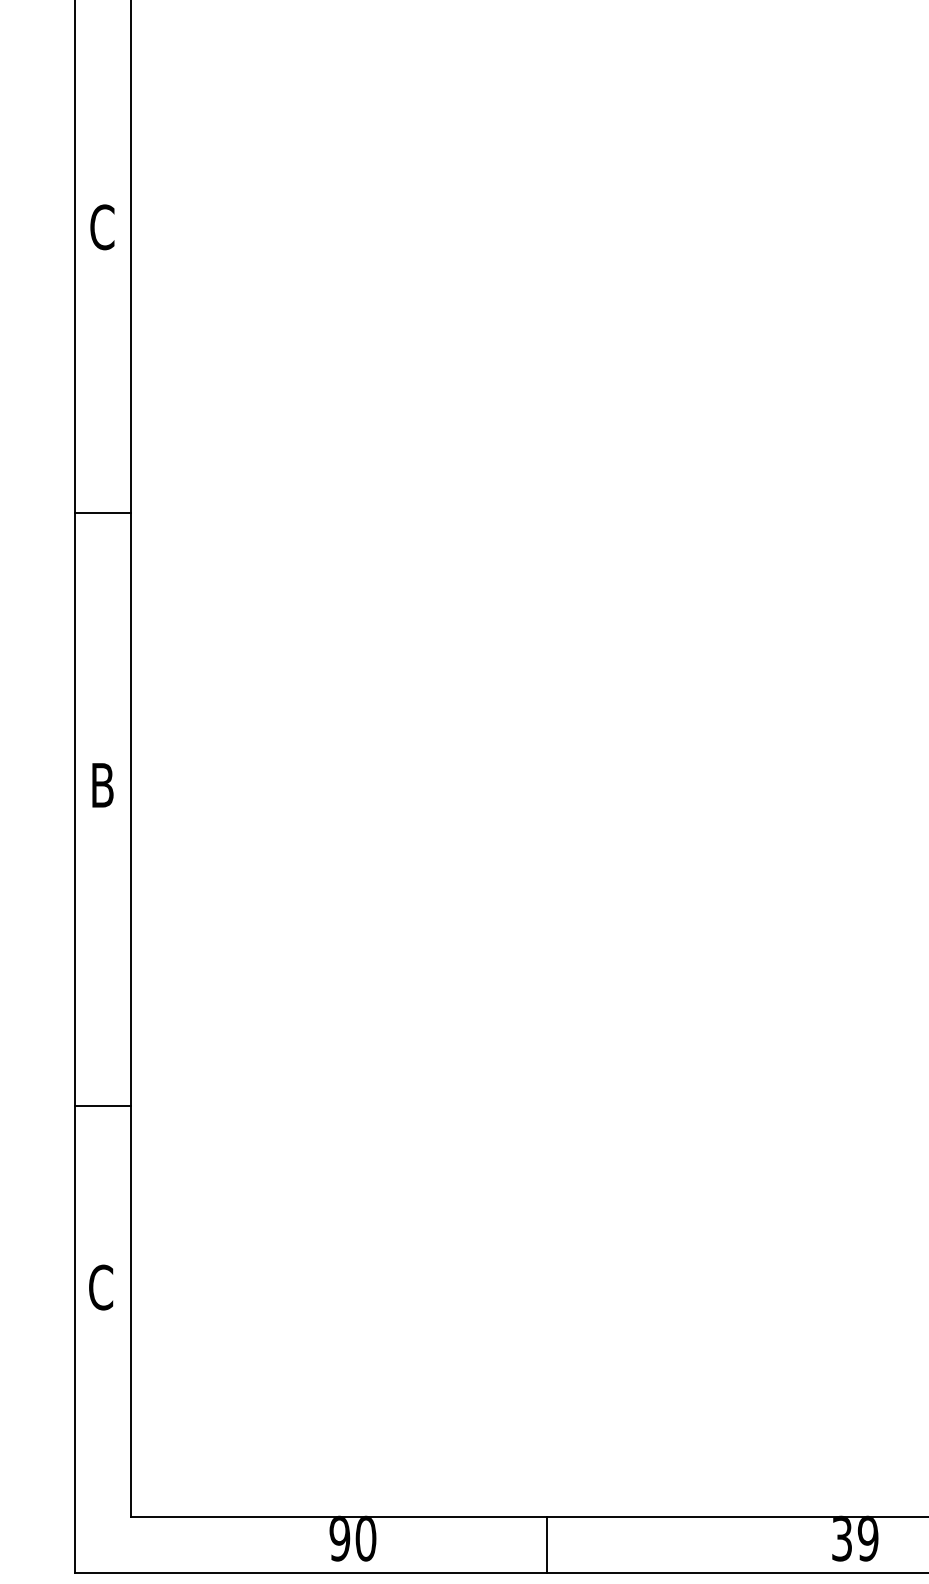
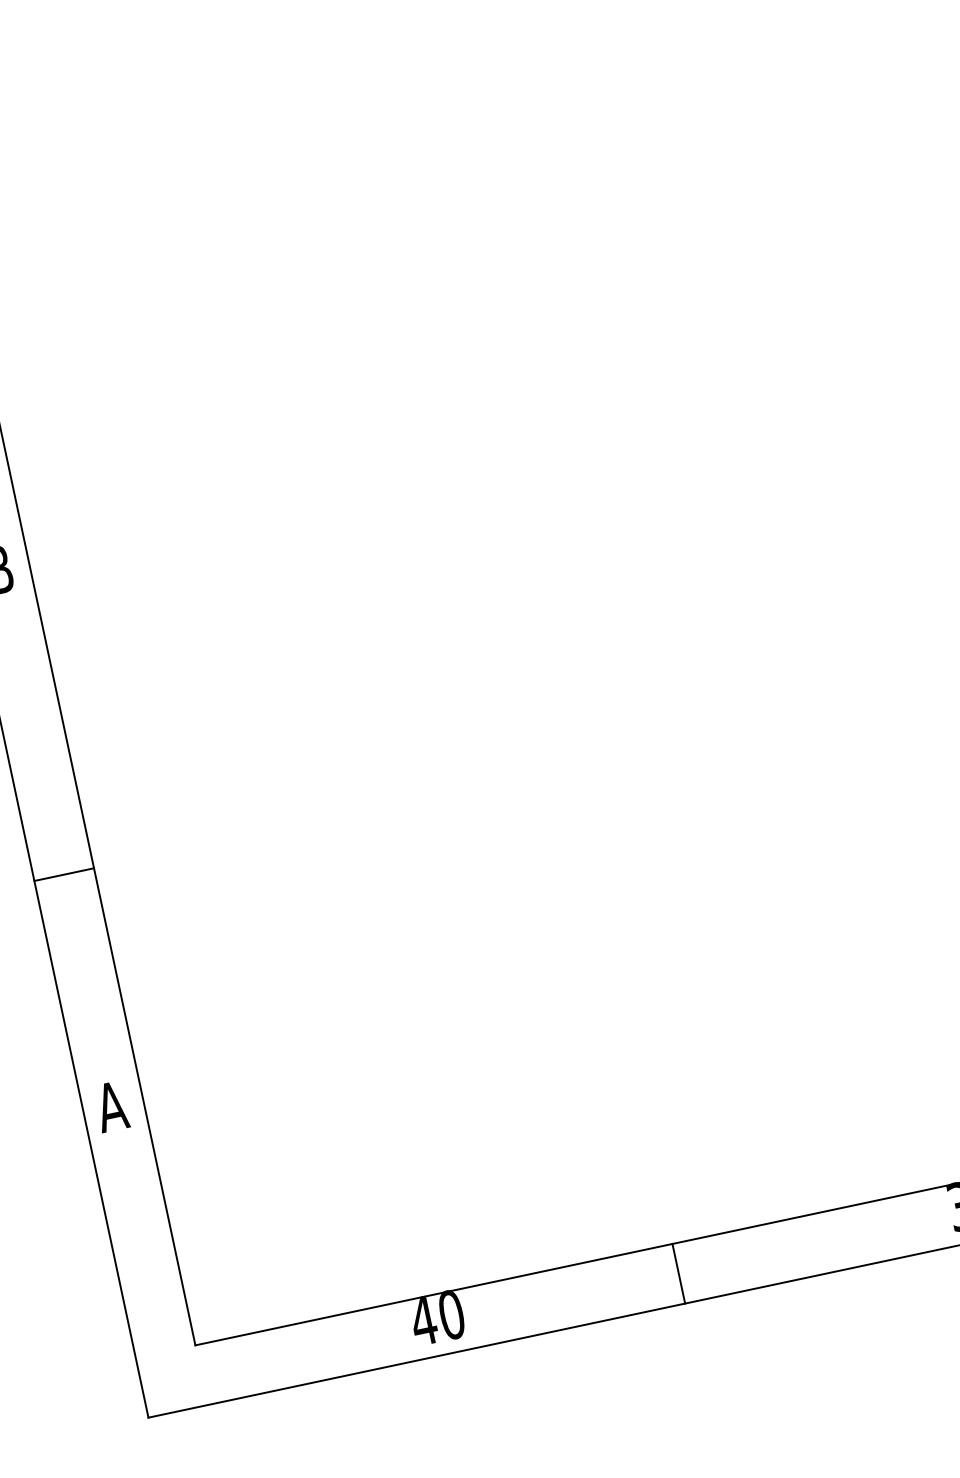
line: (102, 1105) -> (63, 874), moved
text: (100, 1287) -> (110, 1106), C -> A
text: (339, 1538) -> (423, 1320), 90 -> 40
line: (547, 1545) -> (679, 1274), moved

